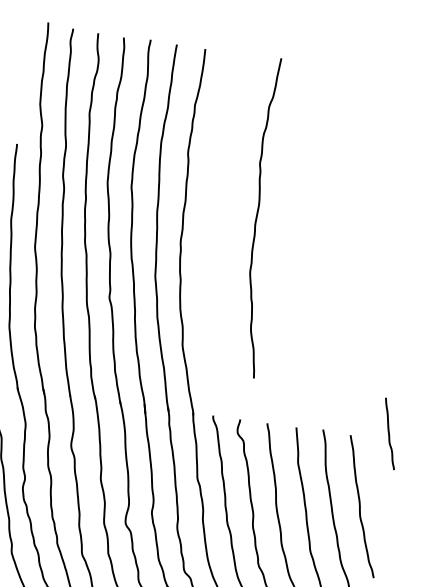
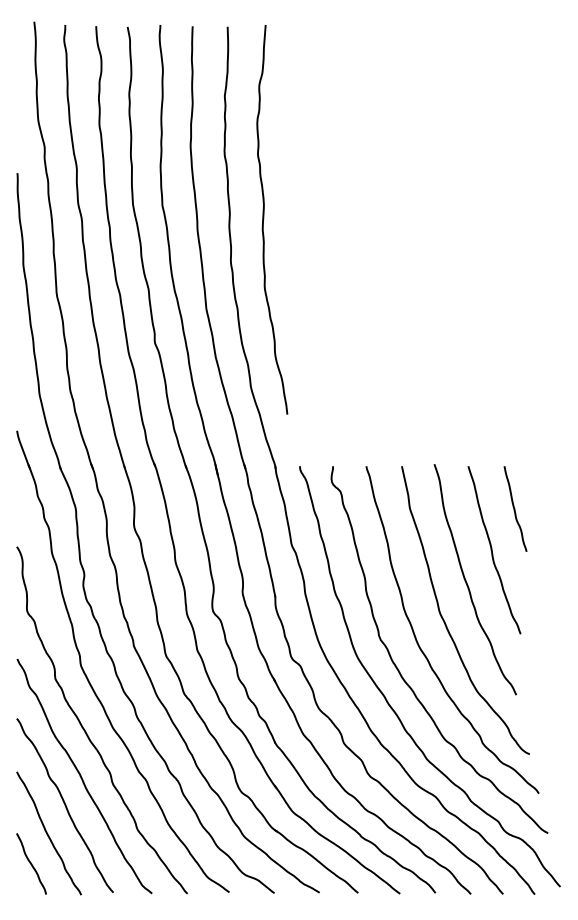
curve: (257, 216) -> (264, 219), moved
curve: (390, 433) -> (515, 508), moved

